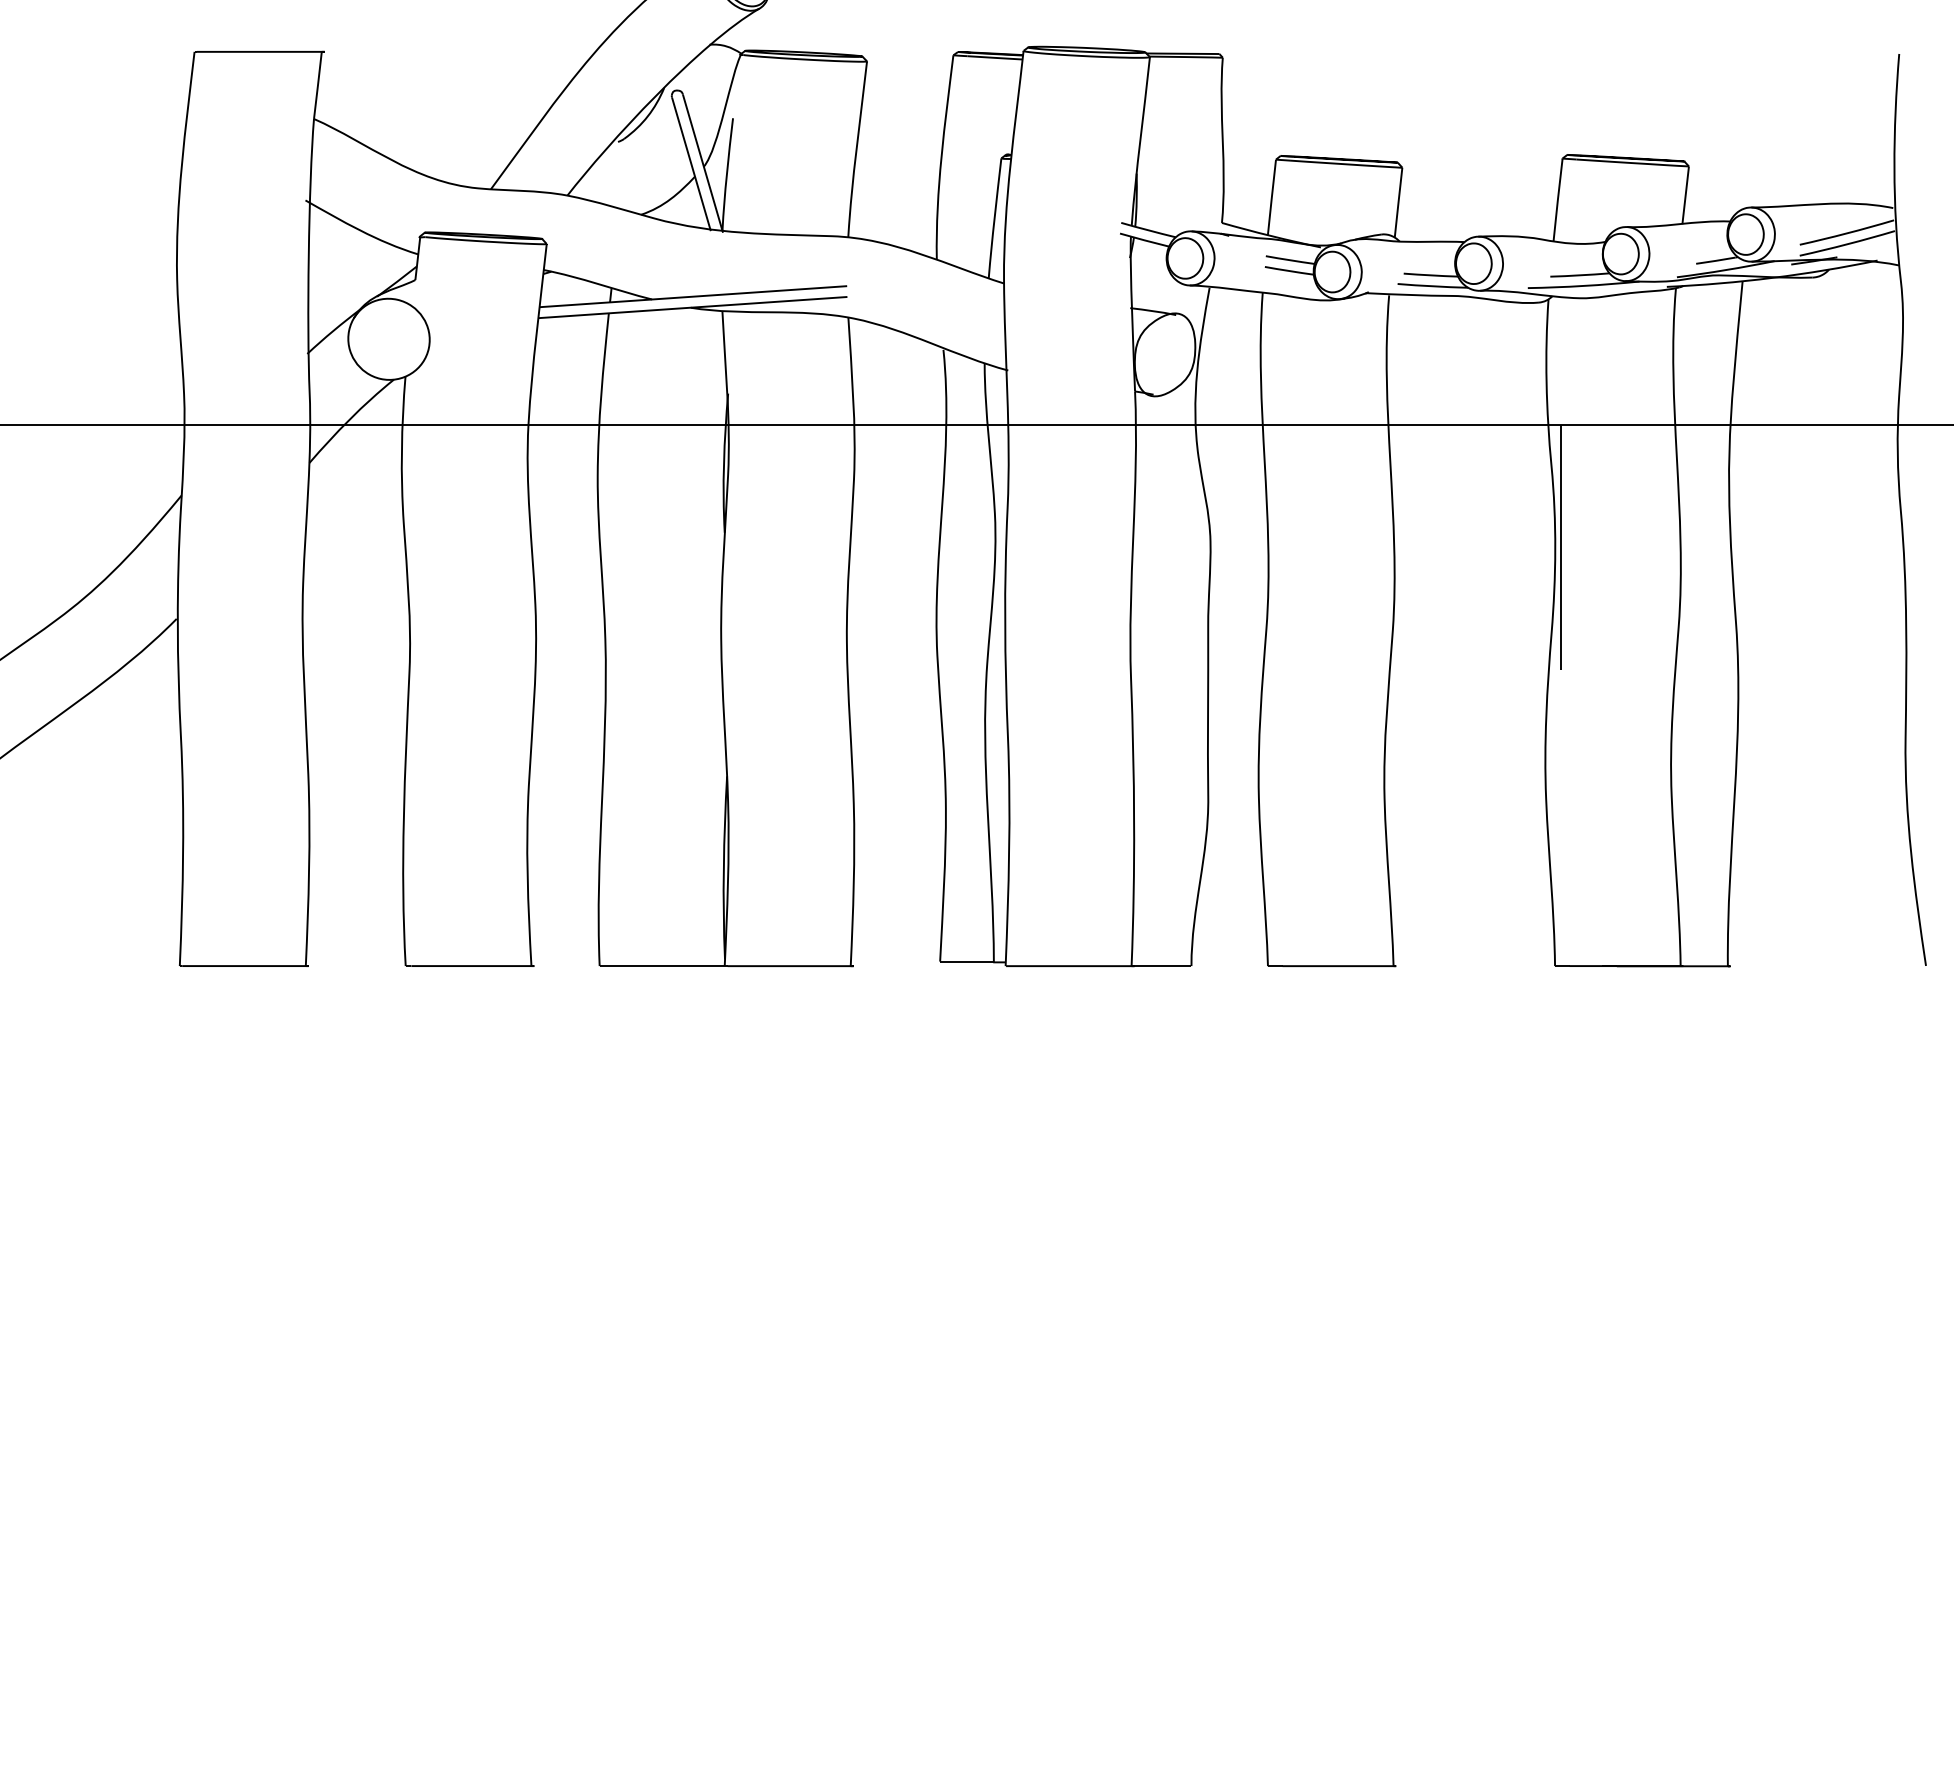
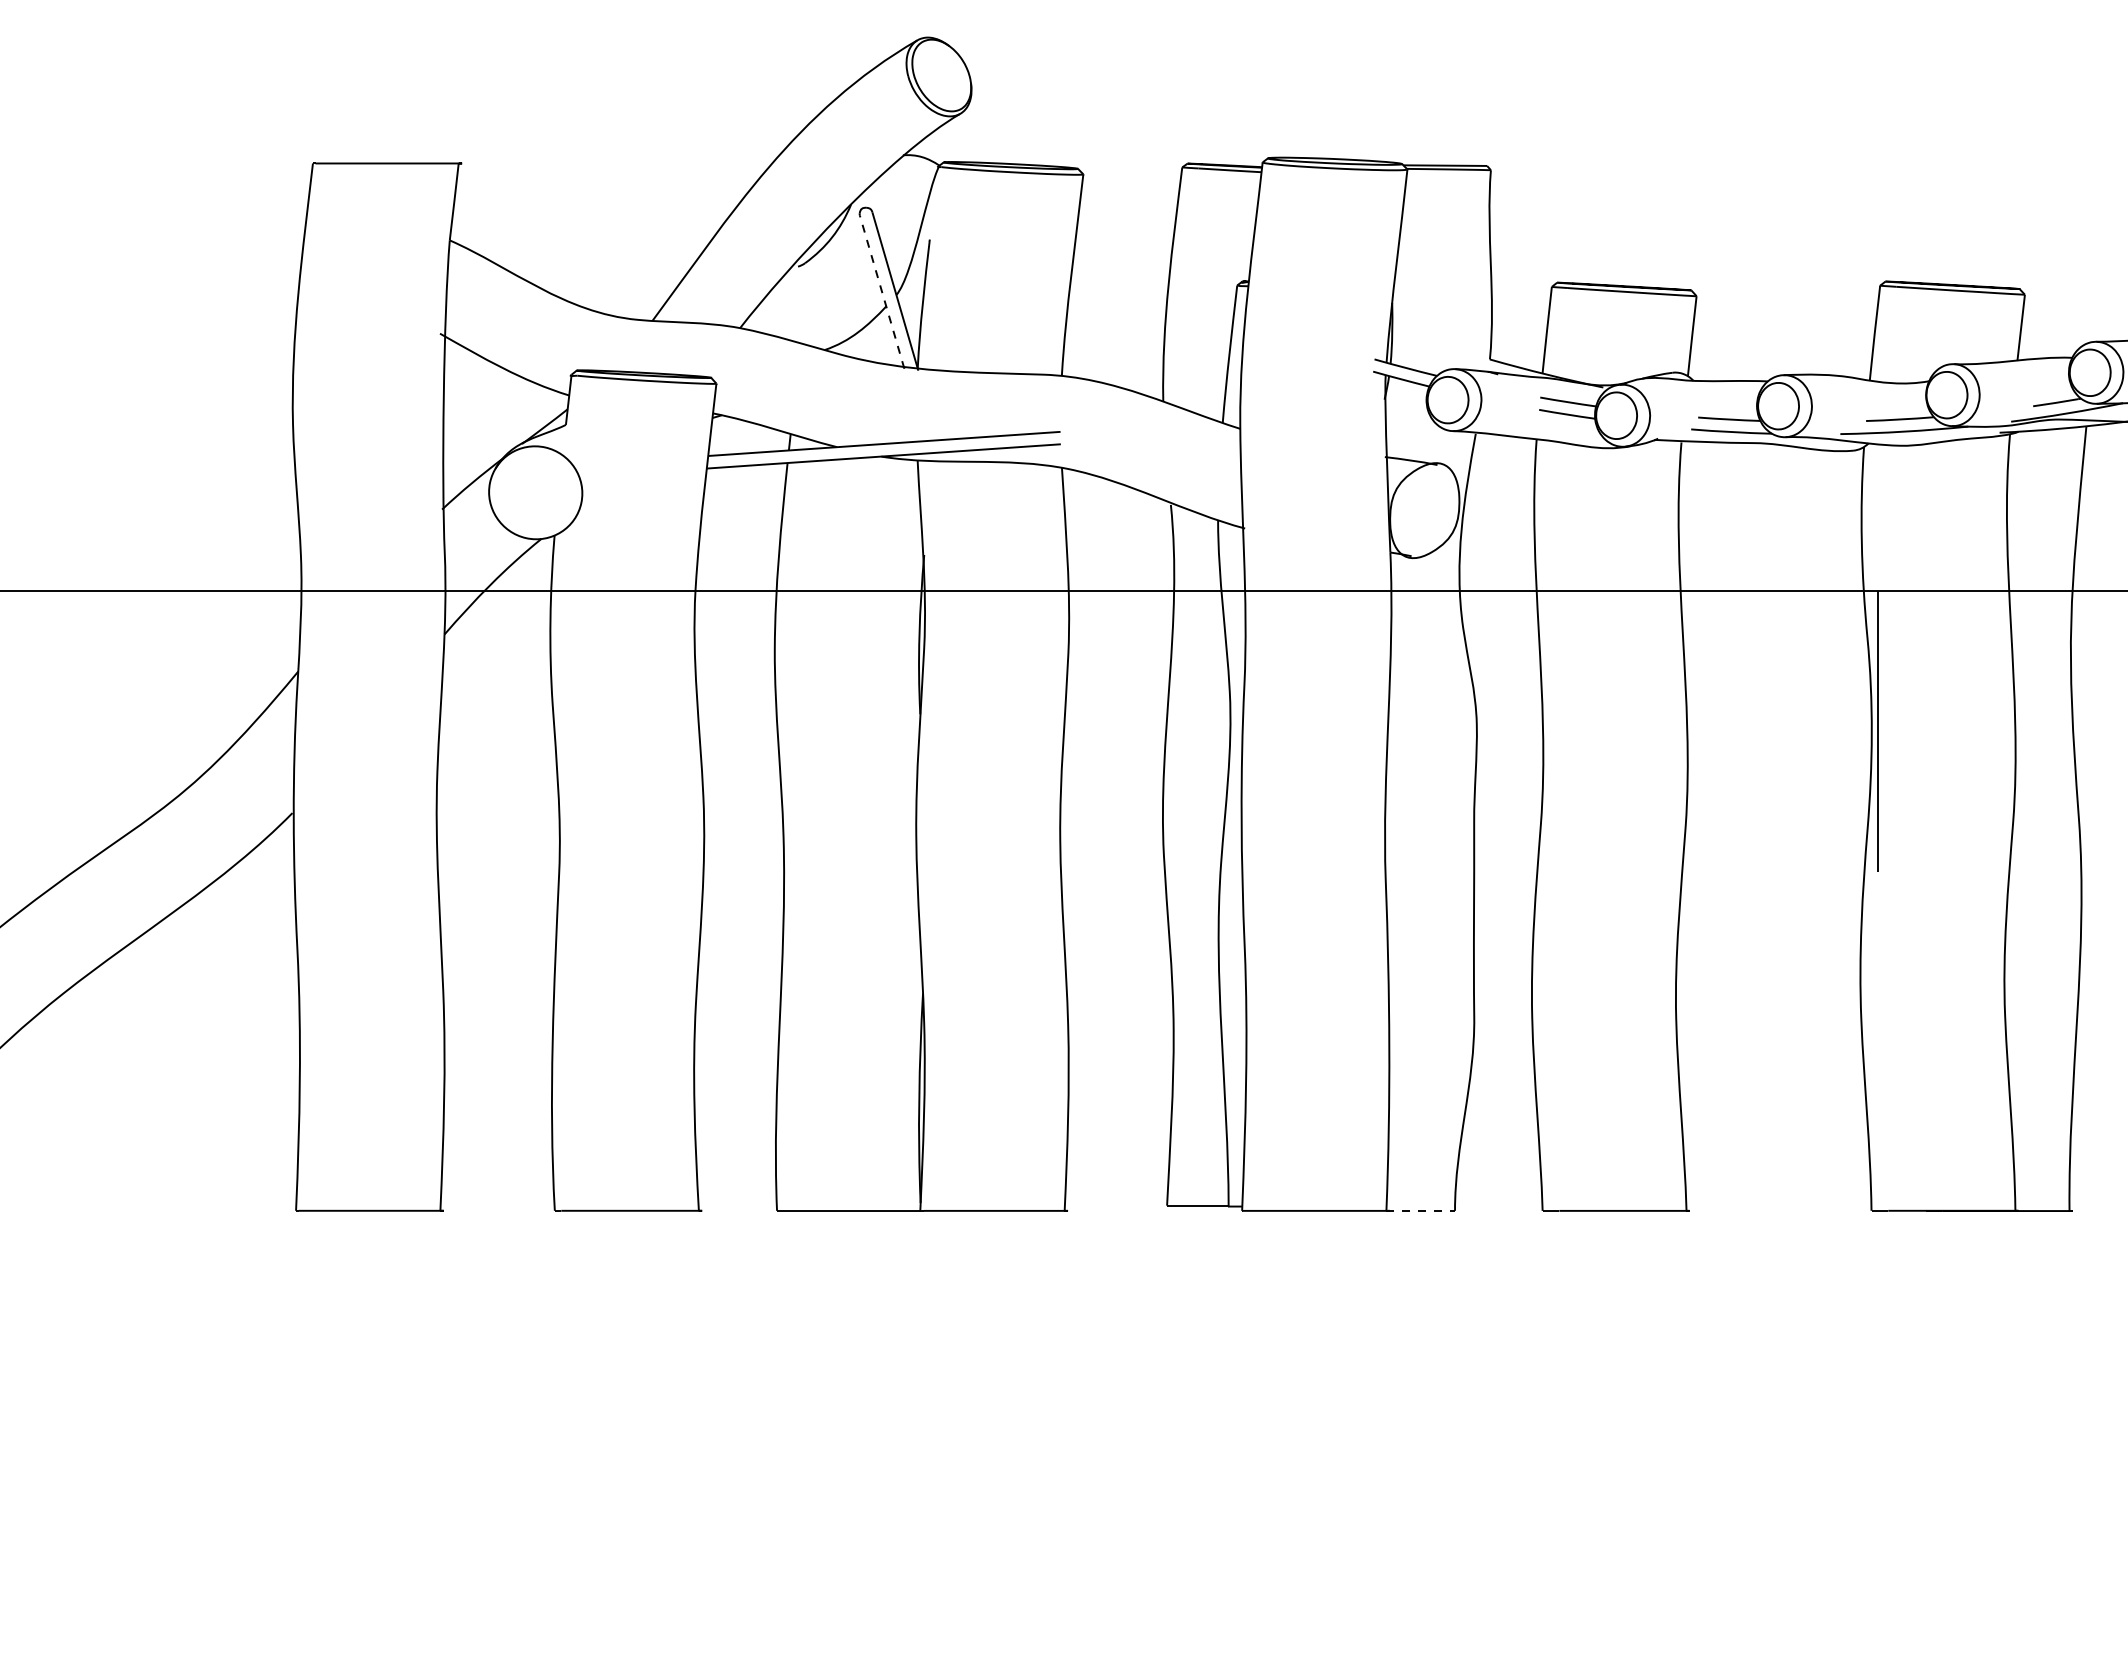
line: (691, 164) -> (882, 292), solid -> dashed
line: (1161, 966) -> (1420, 1211), solid -> dashed

